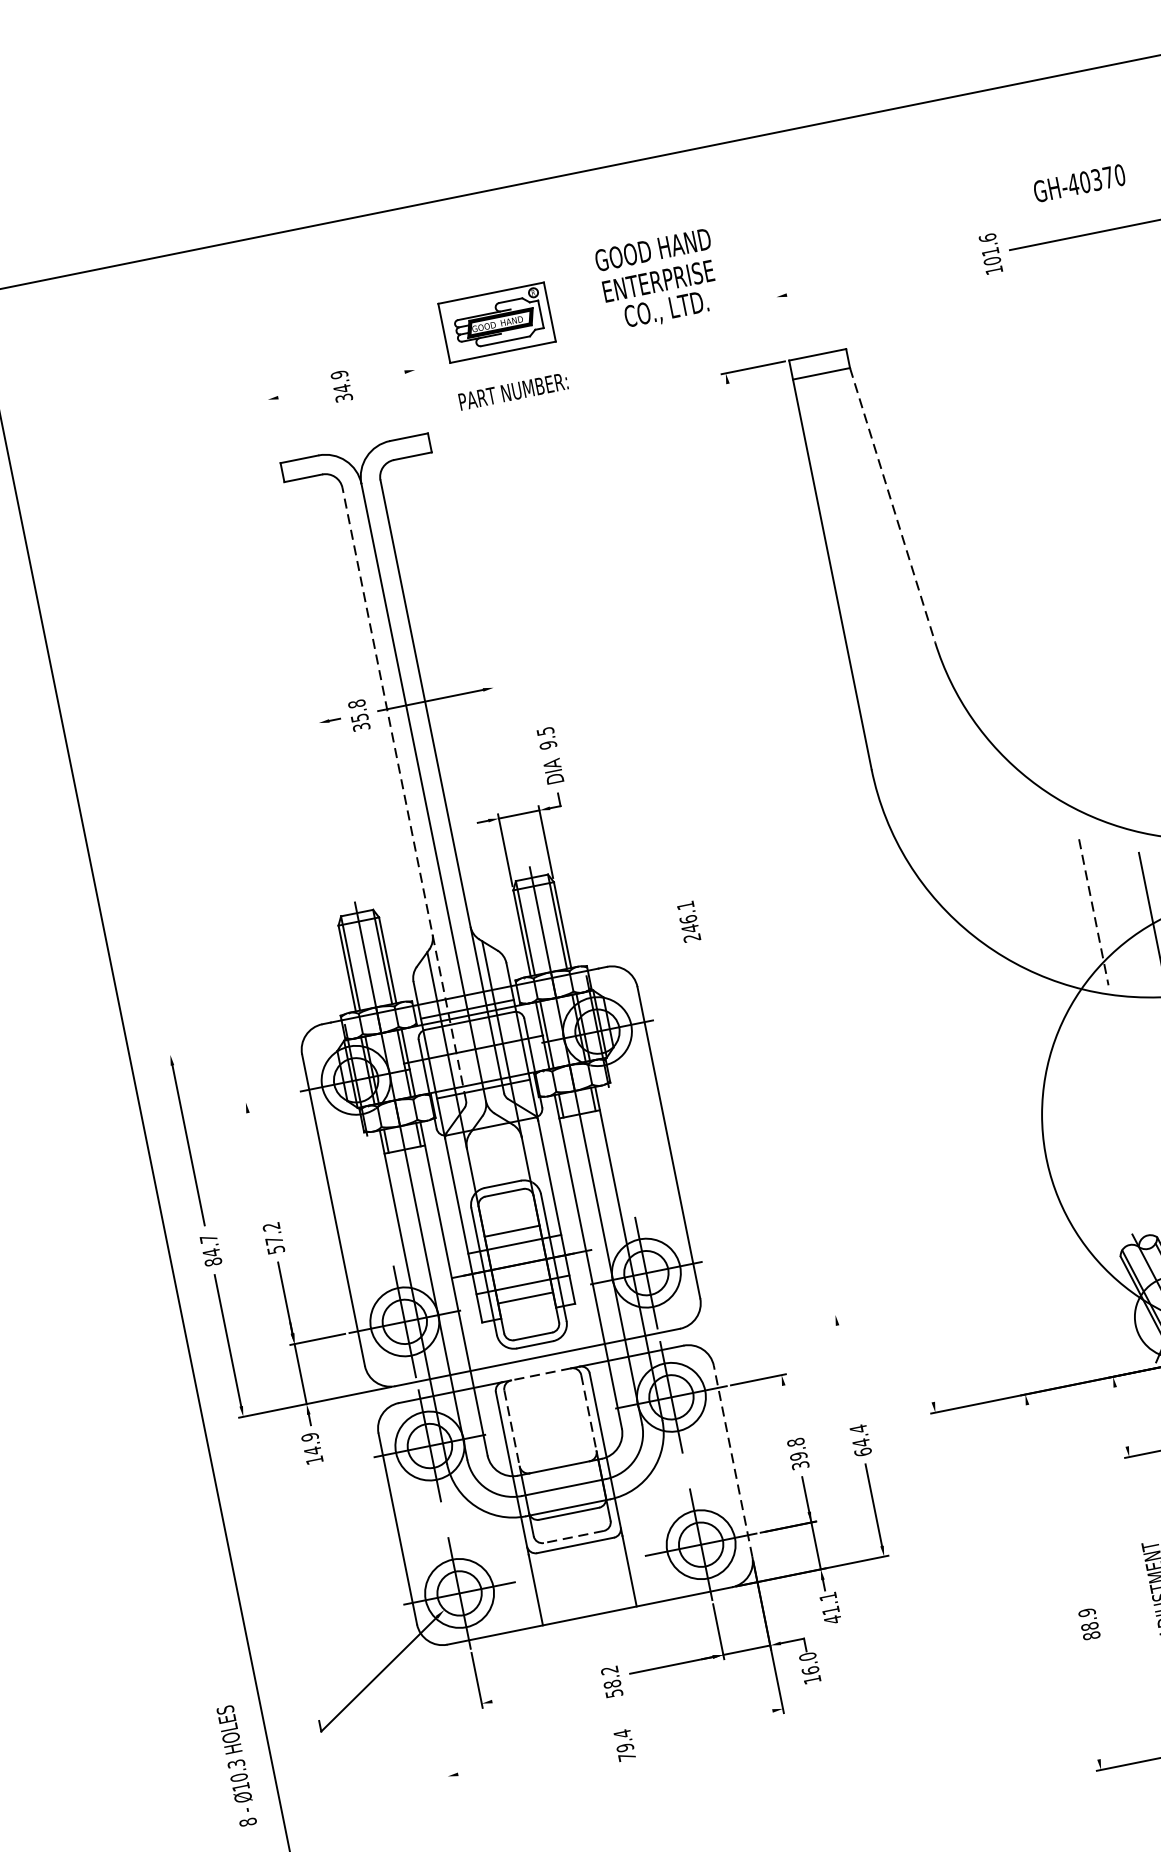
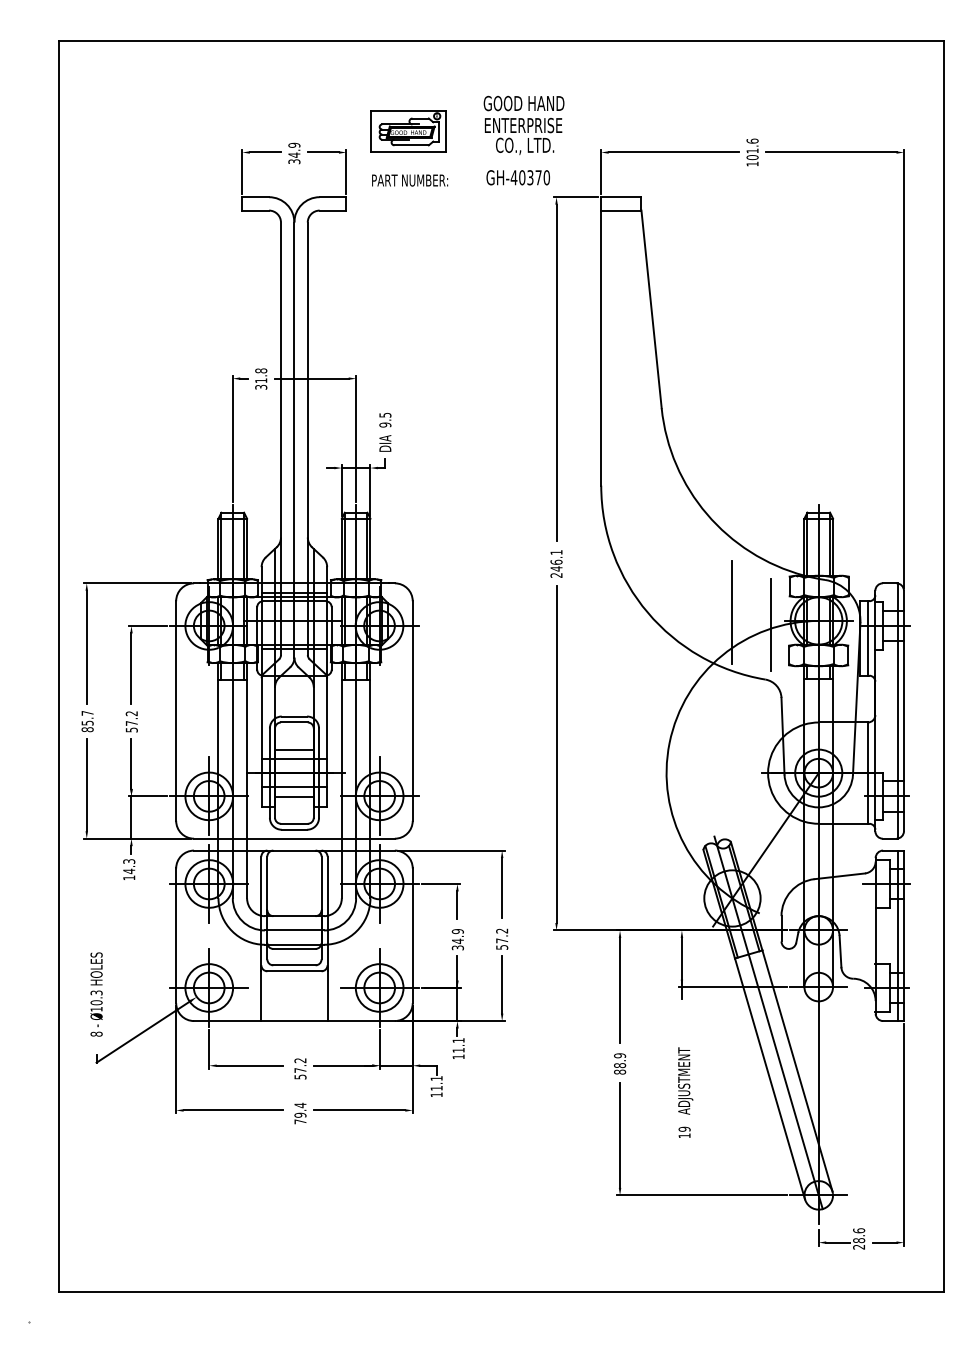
text: (1078, 183) -> (517, 177), moved
line: (878, 276) -> (673, 152), added
line: (782, 324) -> (601, 171), added
line: (381, 376) -> (322, 152), added
line: (299, 393) -> (264, 152), added
line: (420, 396) -> (346, 171), added
line: (273, 426) -> (242, 171), added
line: (892, 505) -> (651, 309), dashed -> solid
line: (775, 621) -> (556, 372), added
text: (360, 717) -> (261, 380), 35.8 -> 31.8
line: (511, 772) -> (356, 438), added
line: (403, 794) -> (280, 438), dashed -> solid
line: (335, 807) -> (232, 438), added
line: (1093, 911) -> (732, 612), dashed -> solid
text: (688, 921) -> (556, 563), moved
line: (240, 1040) -> (136, 583), added
line: (268, 1097) -> (147, 625), added
line: (258, 1162) -> (131, 668), added
line: (885, 1163) -> (556, 754), added
text: (211, 1251) -> (87, 722), 84.7 -> 85.7
line: (763, 1329) -> (451, 850), added
line: (846, 1368) -> (502, 888), added
line: (539, 1374) -> (293, 850), dashed -> solid
line: (787, 1404) -> (457, 904), added
line: (588, 1413) -> (321, 883), dashed -> solid
line: (512, 1428) -> (267, 883), dashed -> solid
line: (1123, 1430) -> (681, 968), added
text: (308, 1437) -> (128, 861), 14.9 -> 14.3
text: (861, 1439) -> (502, 938), 64.4 -> 57.2
text: (796, 1449) -> (457, 936), 39.8 -> 34.9
line: (732, 1460) -> (412, 935), dashed -> solid
line: (1042, 1478) -> (620, 989), added
line: (572, 1537) -> (293, 965), dashed -> solid
text: (832, 1619) -> (458, 1056), 41.1 -> 11.1
text: (1089, 1623) -> (620, 1063), moved
text: (808, 1663) -> (436, 1083), 16.0 -> 11.1
line: (1084, 1683) -> (620, 1134), added
text: (612, 1684) -> (300, 1070), 58.2 -> 57.2
line: (538, 1691) -> (249, 1065), added
line: (433, 1704) -> (176, 1059), added
line: (707, 1724) -> (359, 1110), added
line: (528, 1760) -> (233, 1110), added
text: (236, 1766) -> (96, 994), moved

